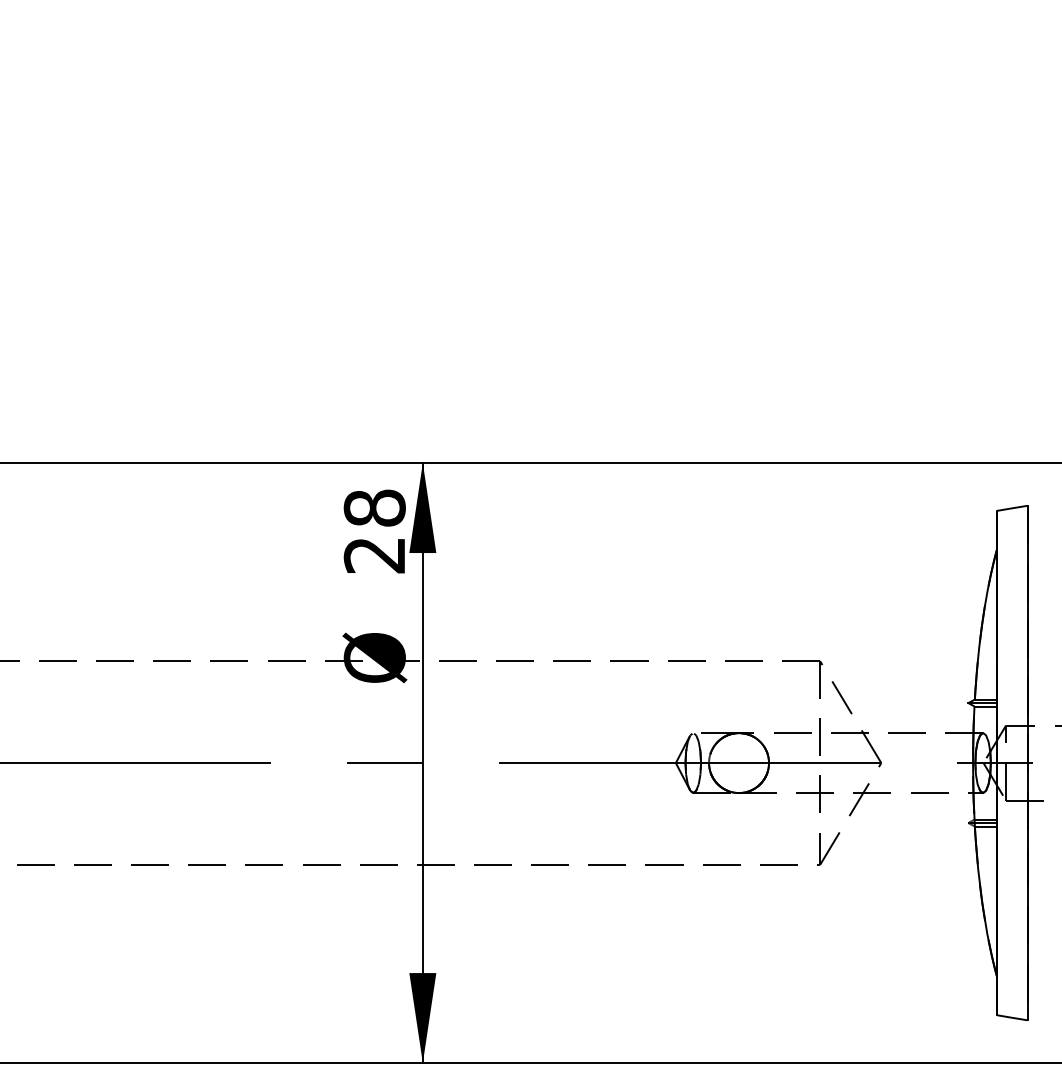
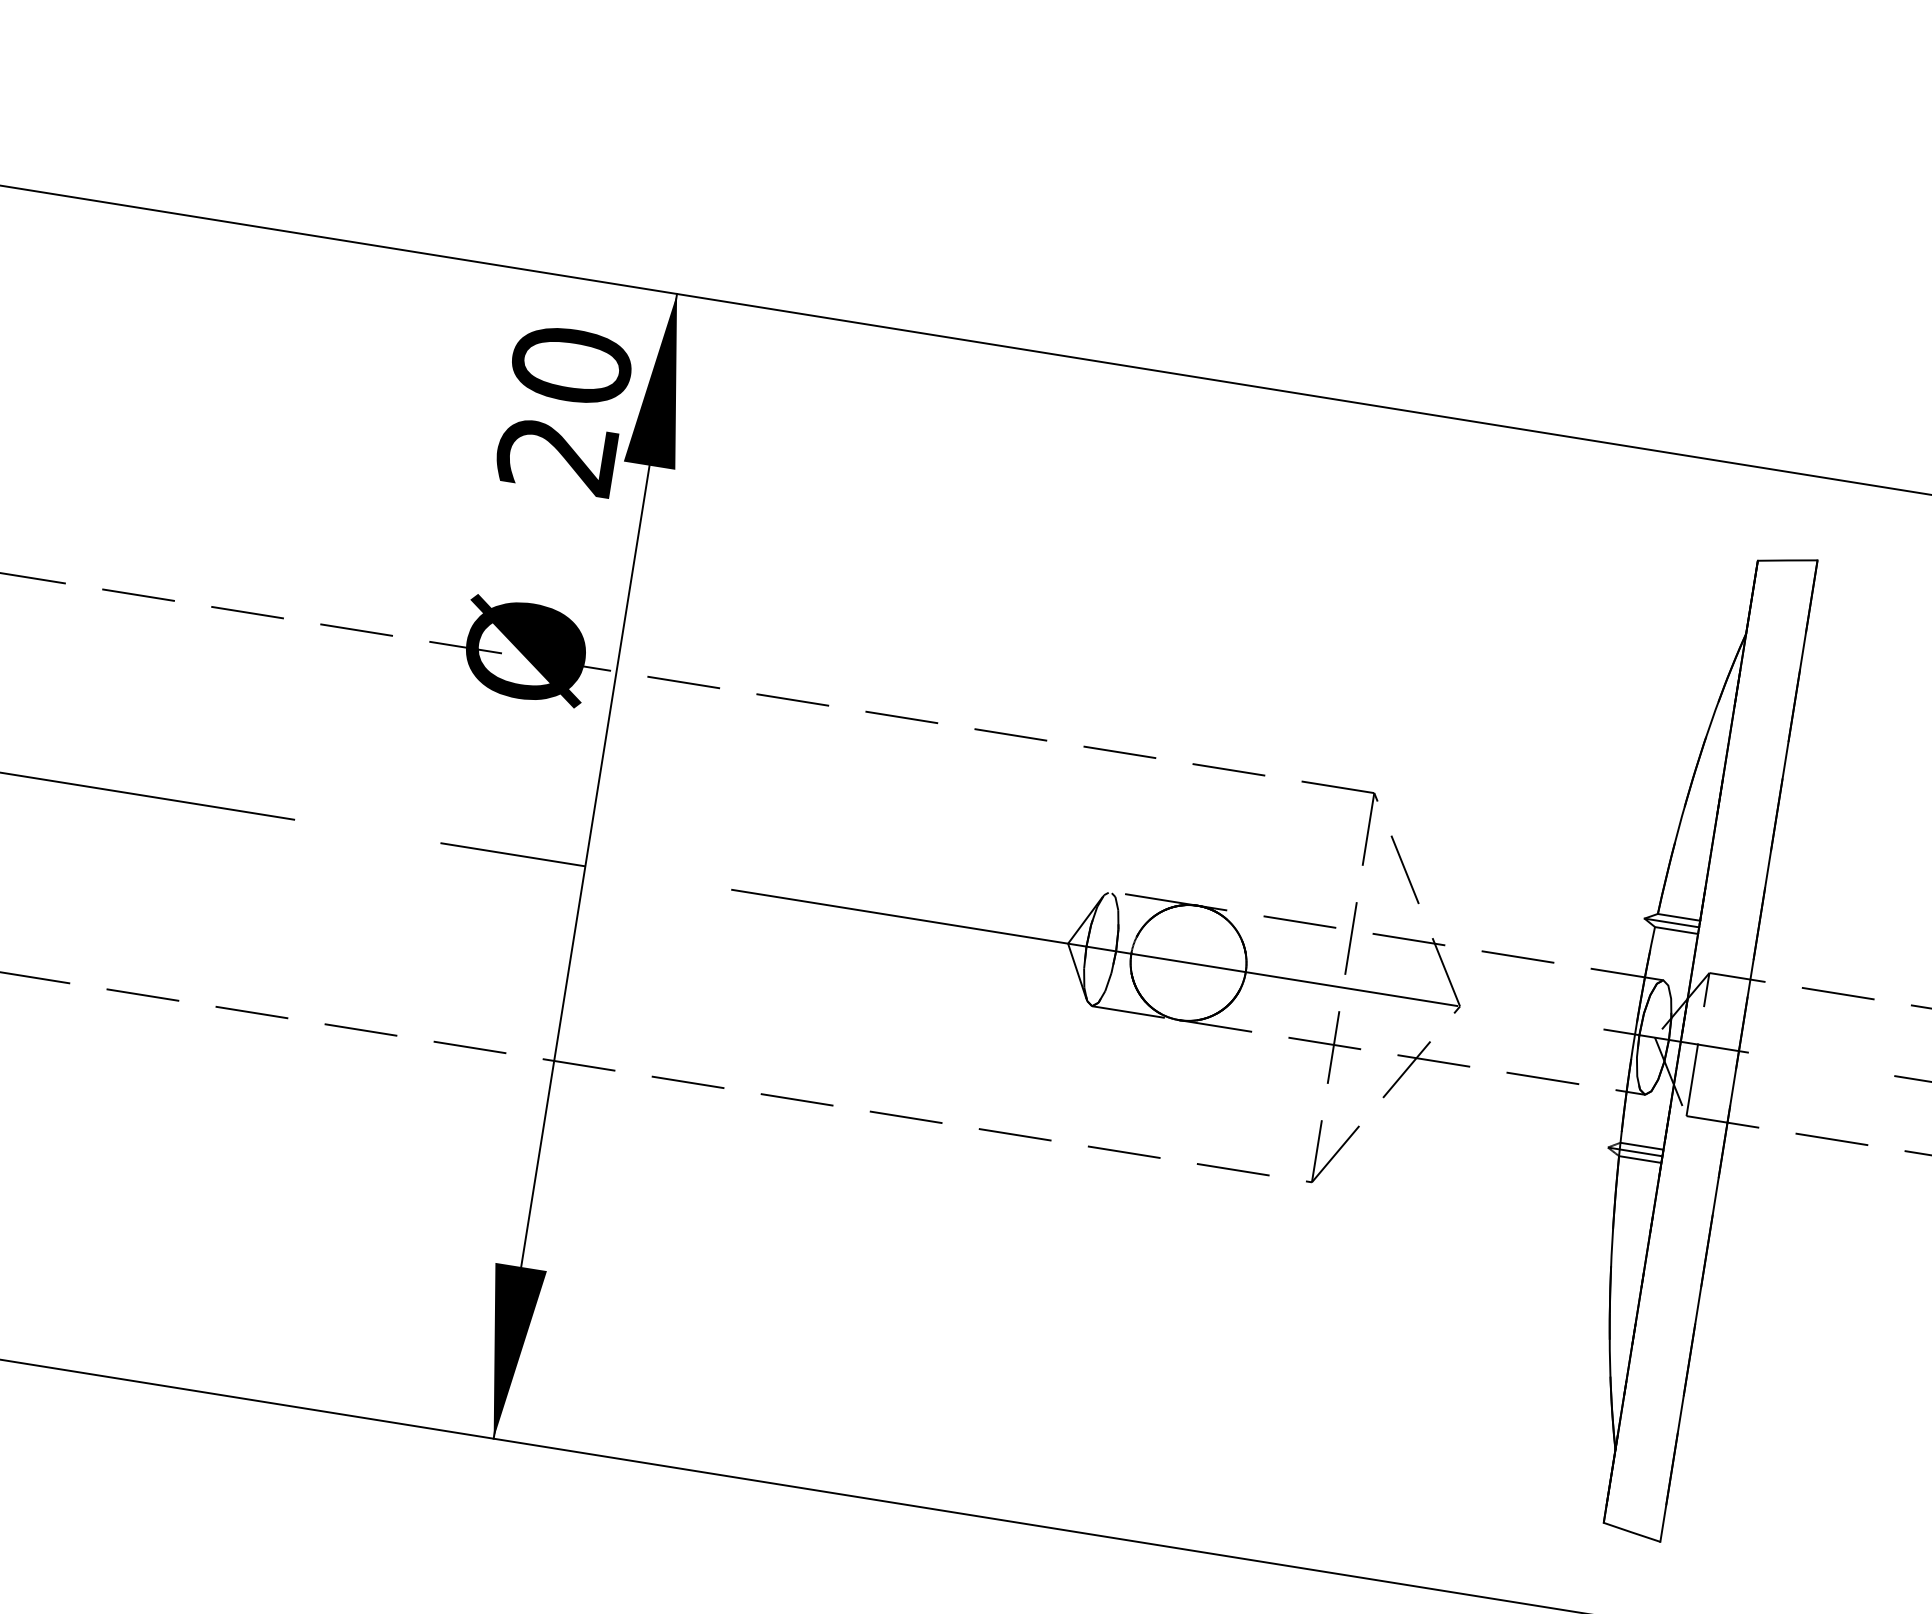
text: (374, 507) -> (571, 364), 28 -> 20

